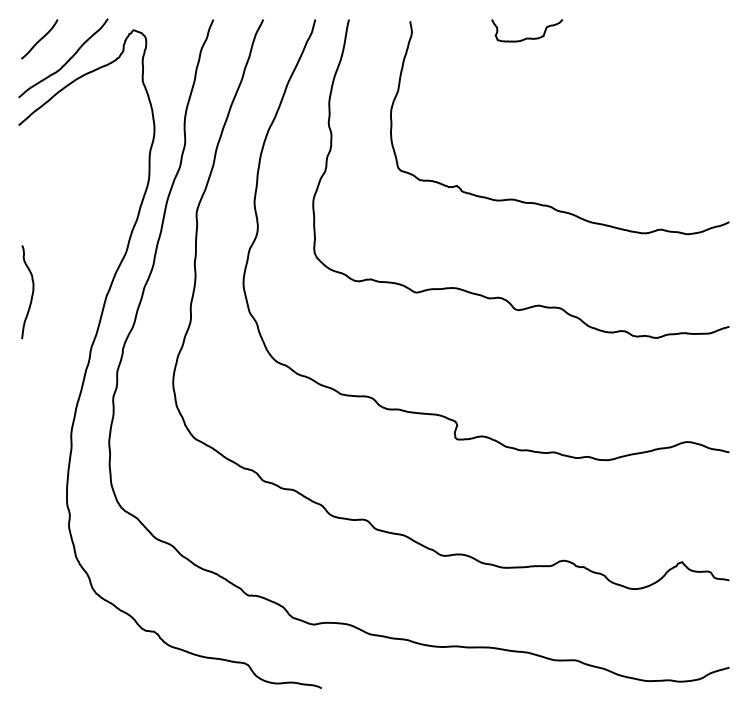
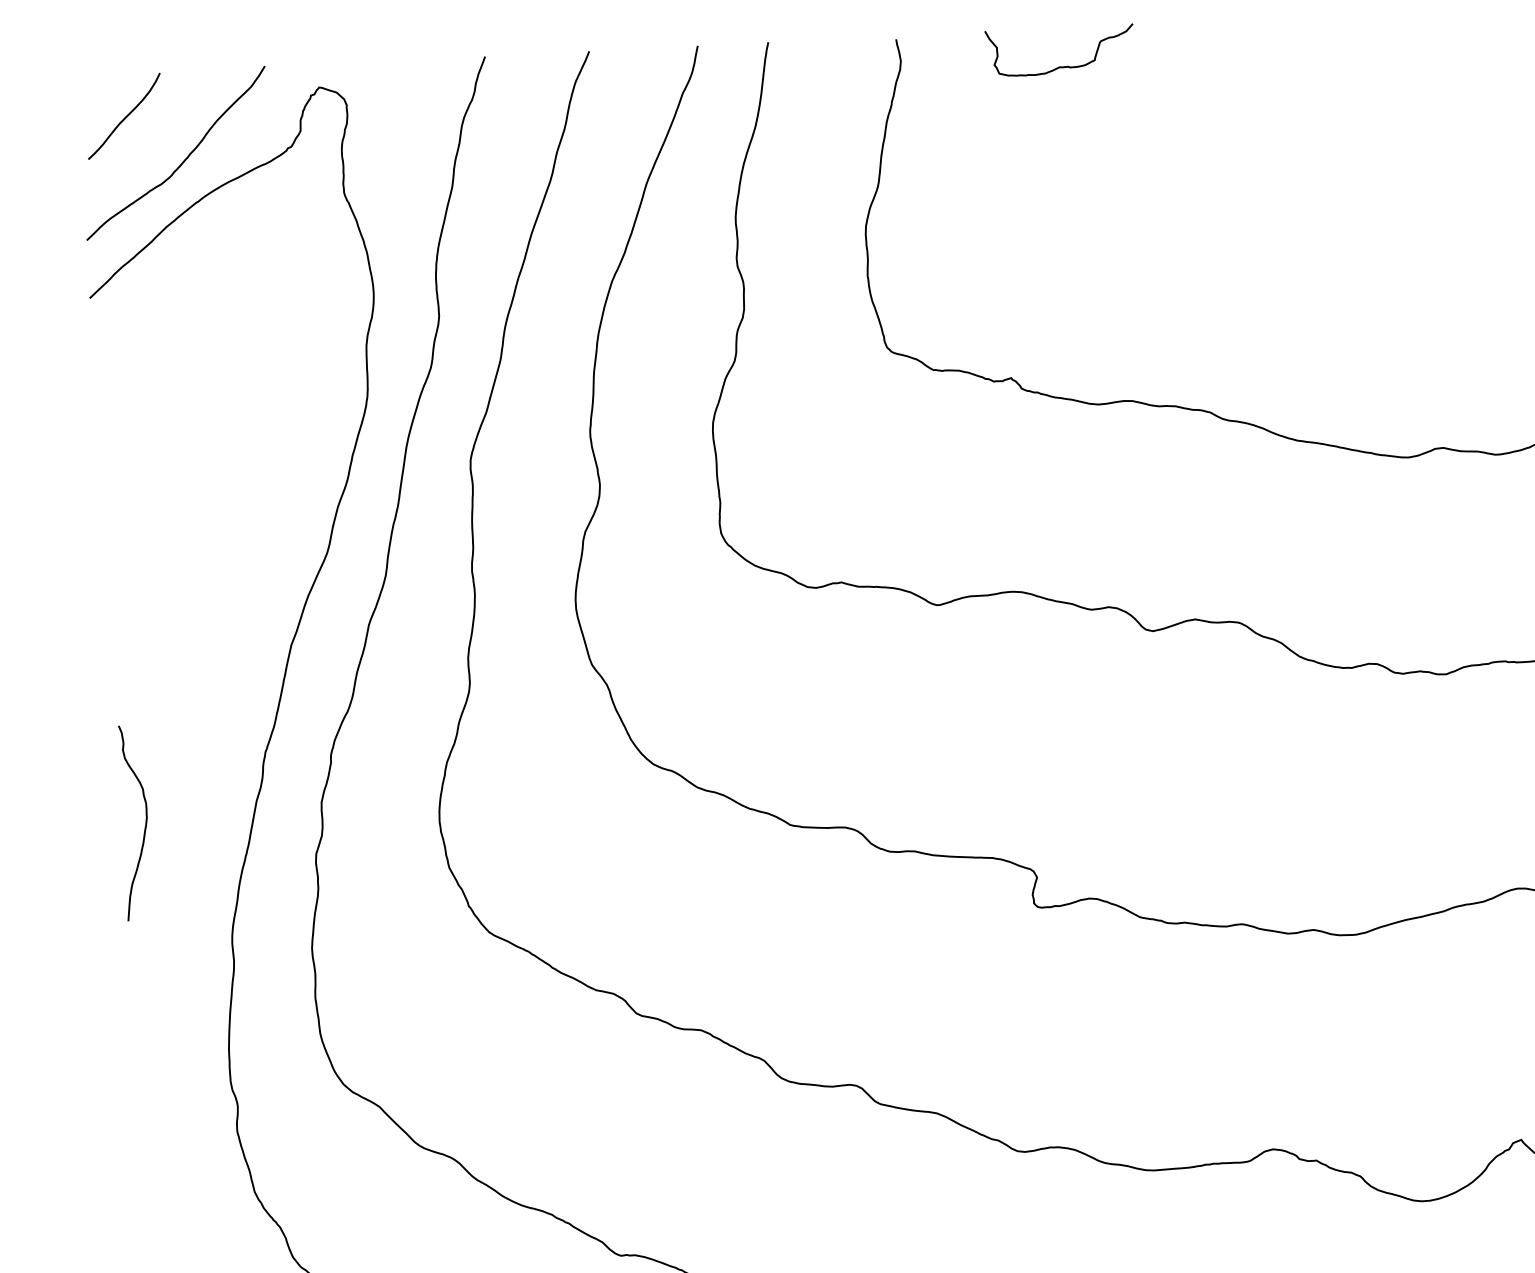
curve: (527, 37) -> (1061, 65), moved
curve: (32, 291) -> (145, 820), moved

